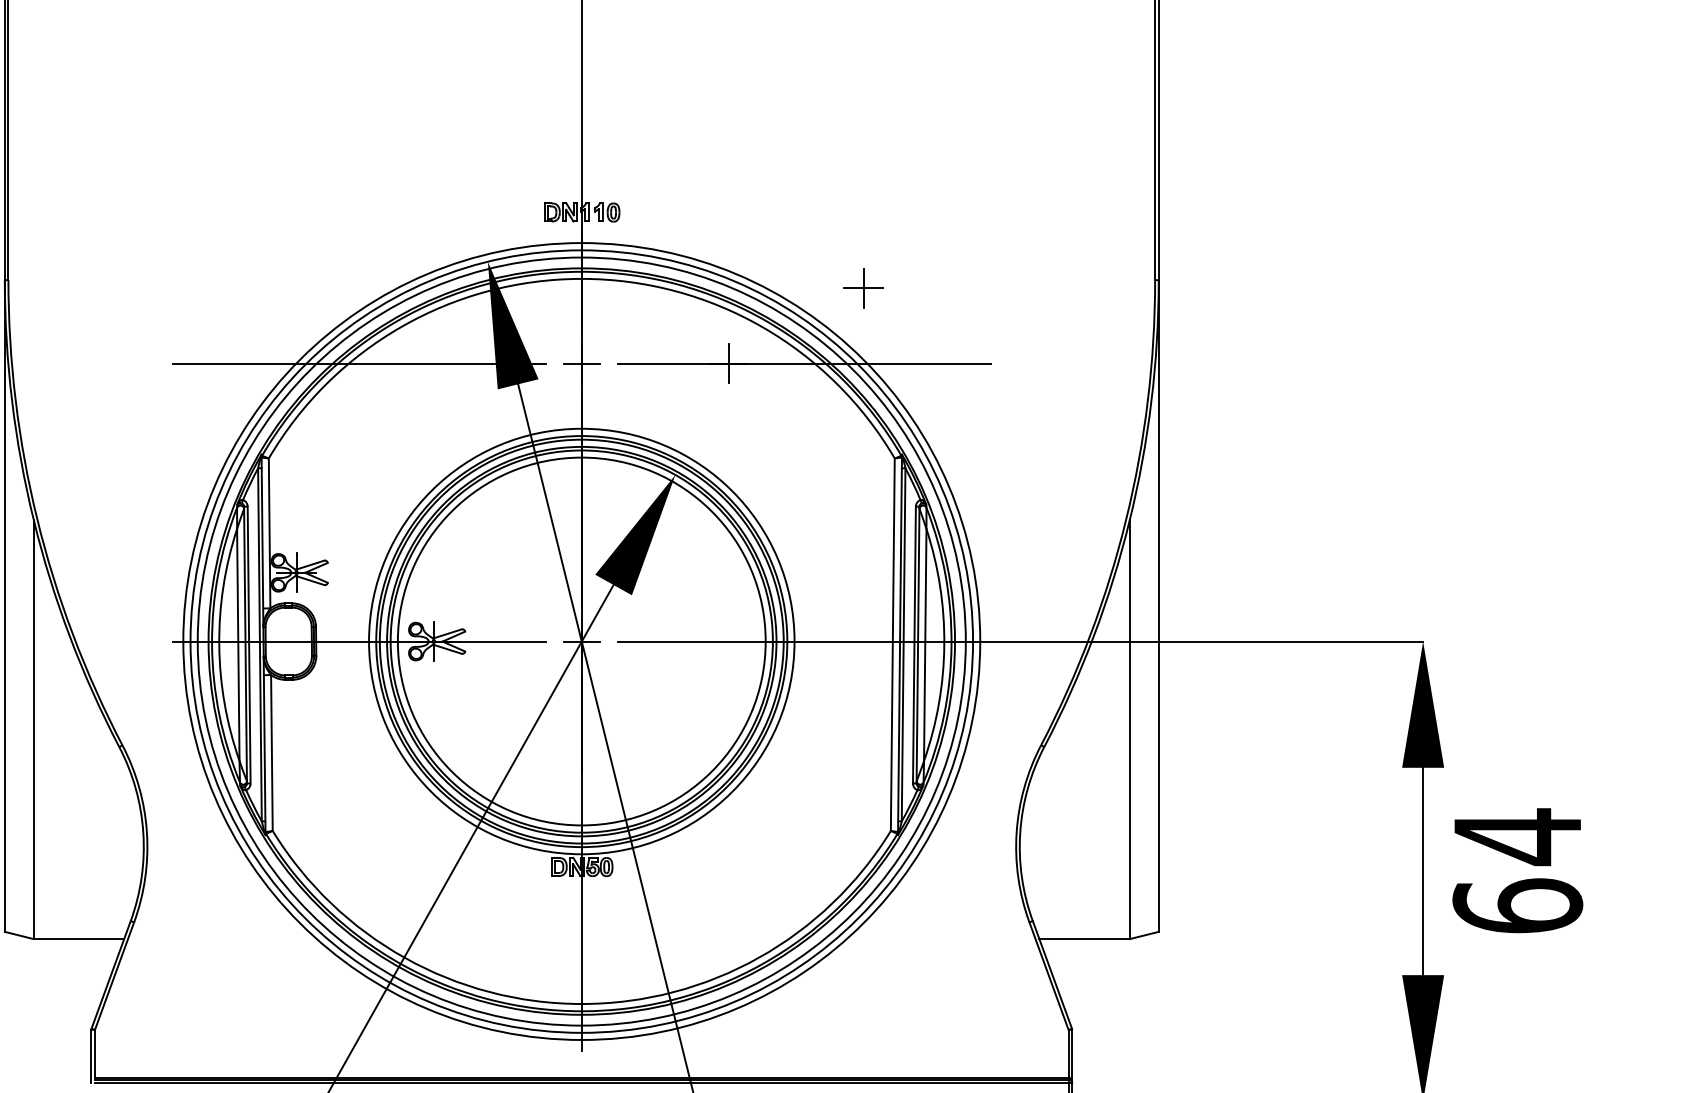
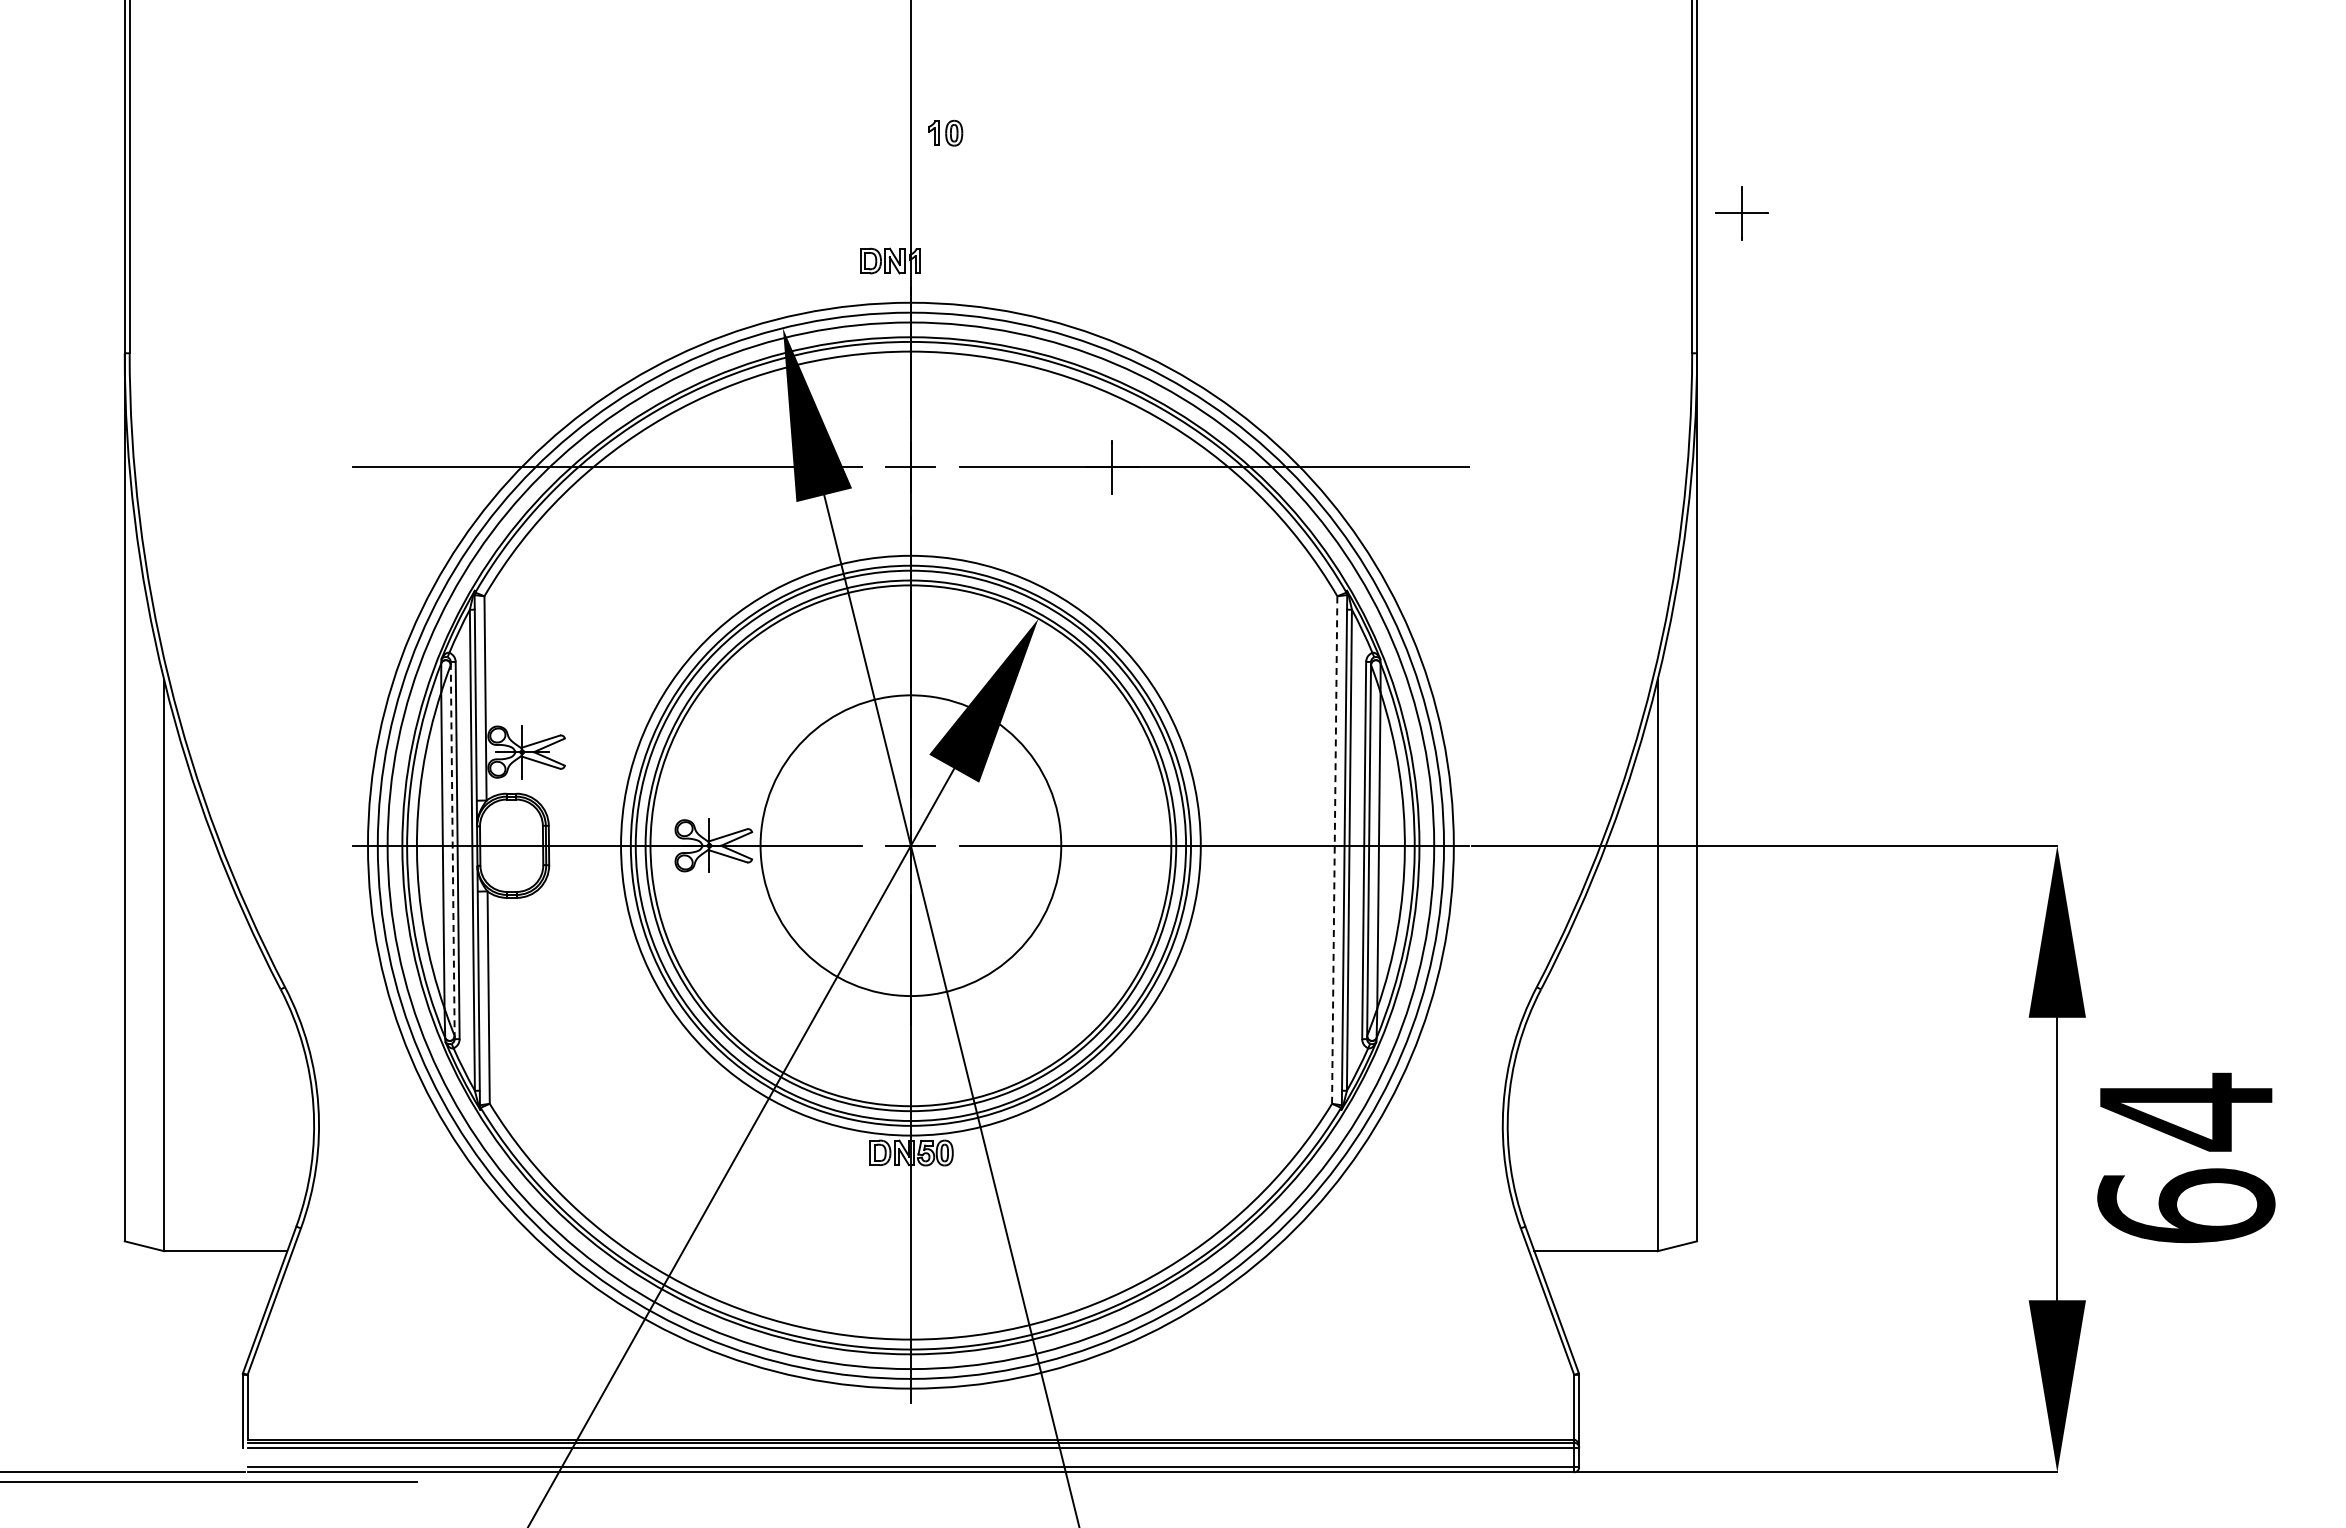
part: (607, 212) -> (945, 132), moved
part: (863, 288) -> (1741, 213), moved
circle: (581, 641) -> (910, 845), size x0.6
line: (245, 645) -> (452, 850), solid -> dashed
line: (892, 645) -> (1334, 850), solid -> dashed

